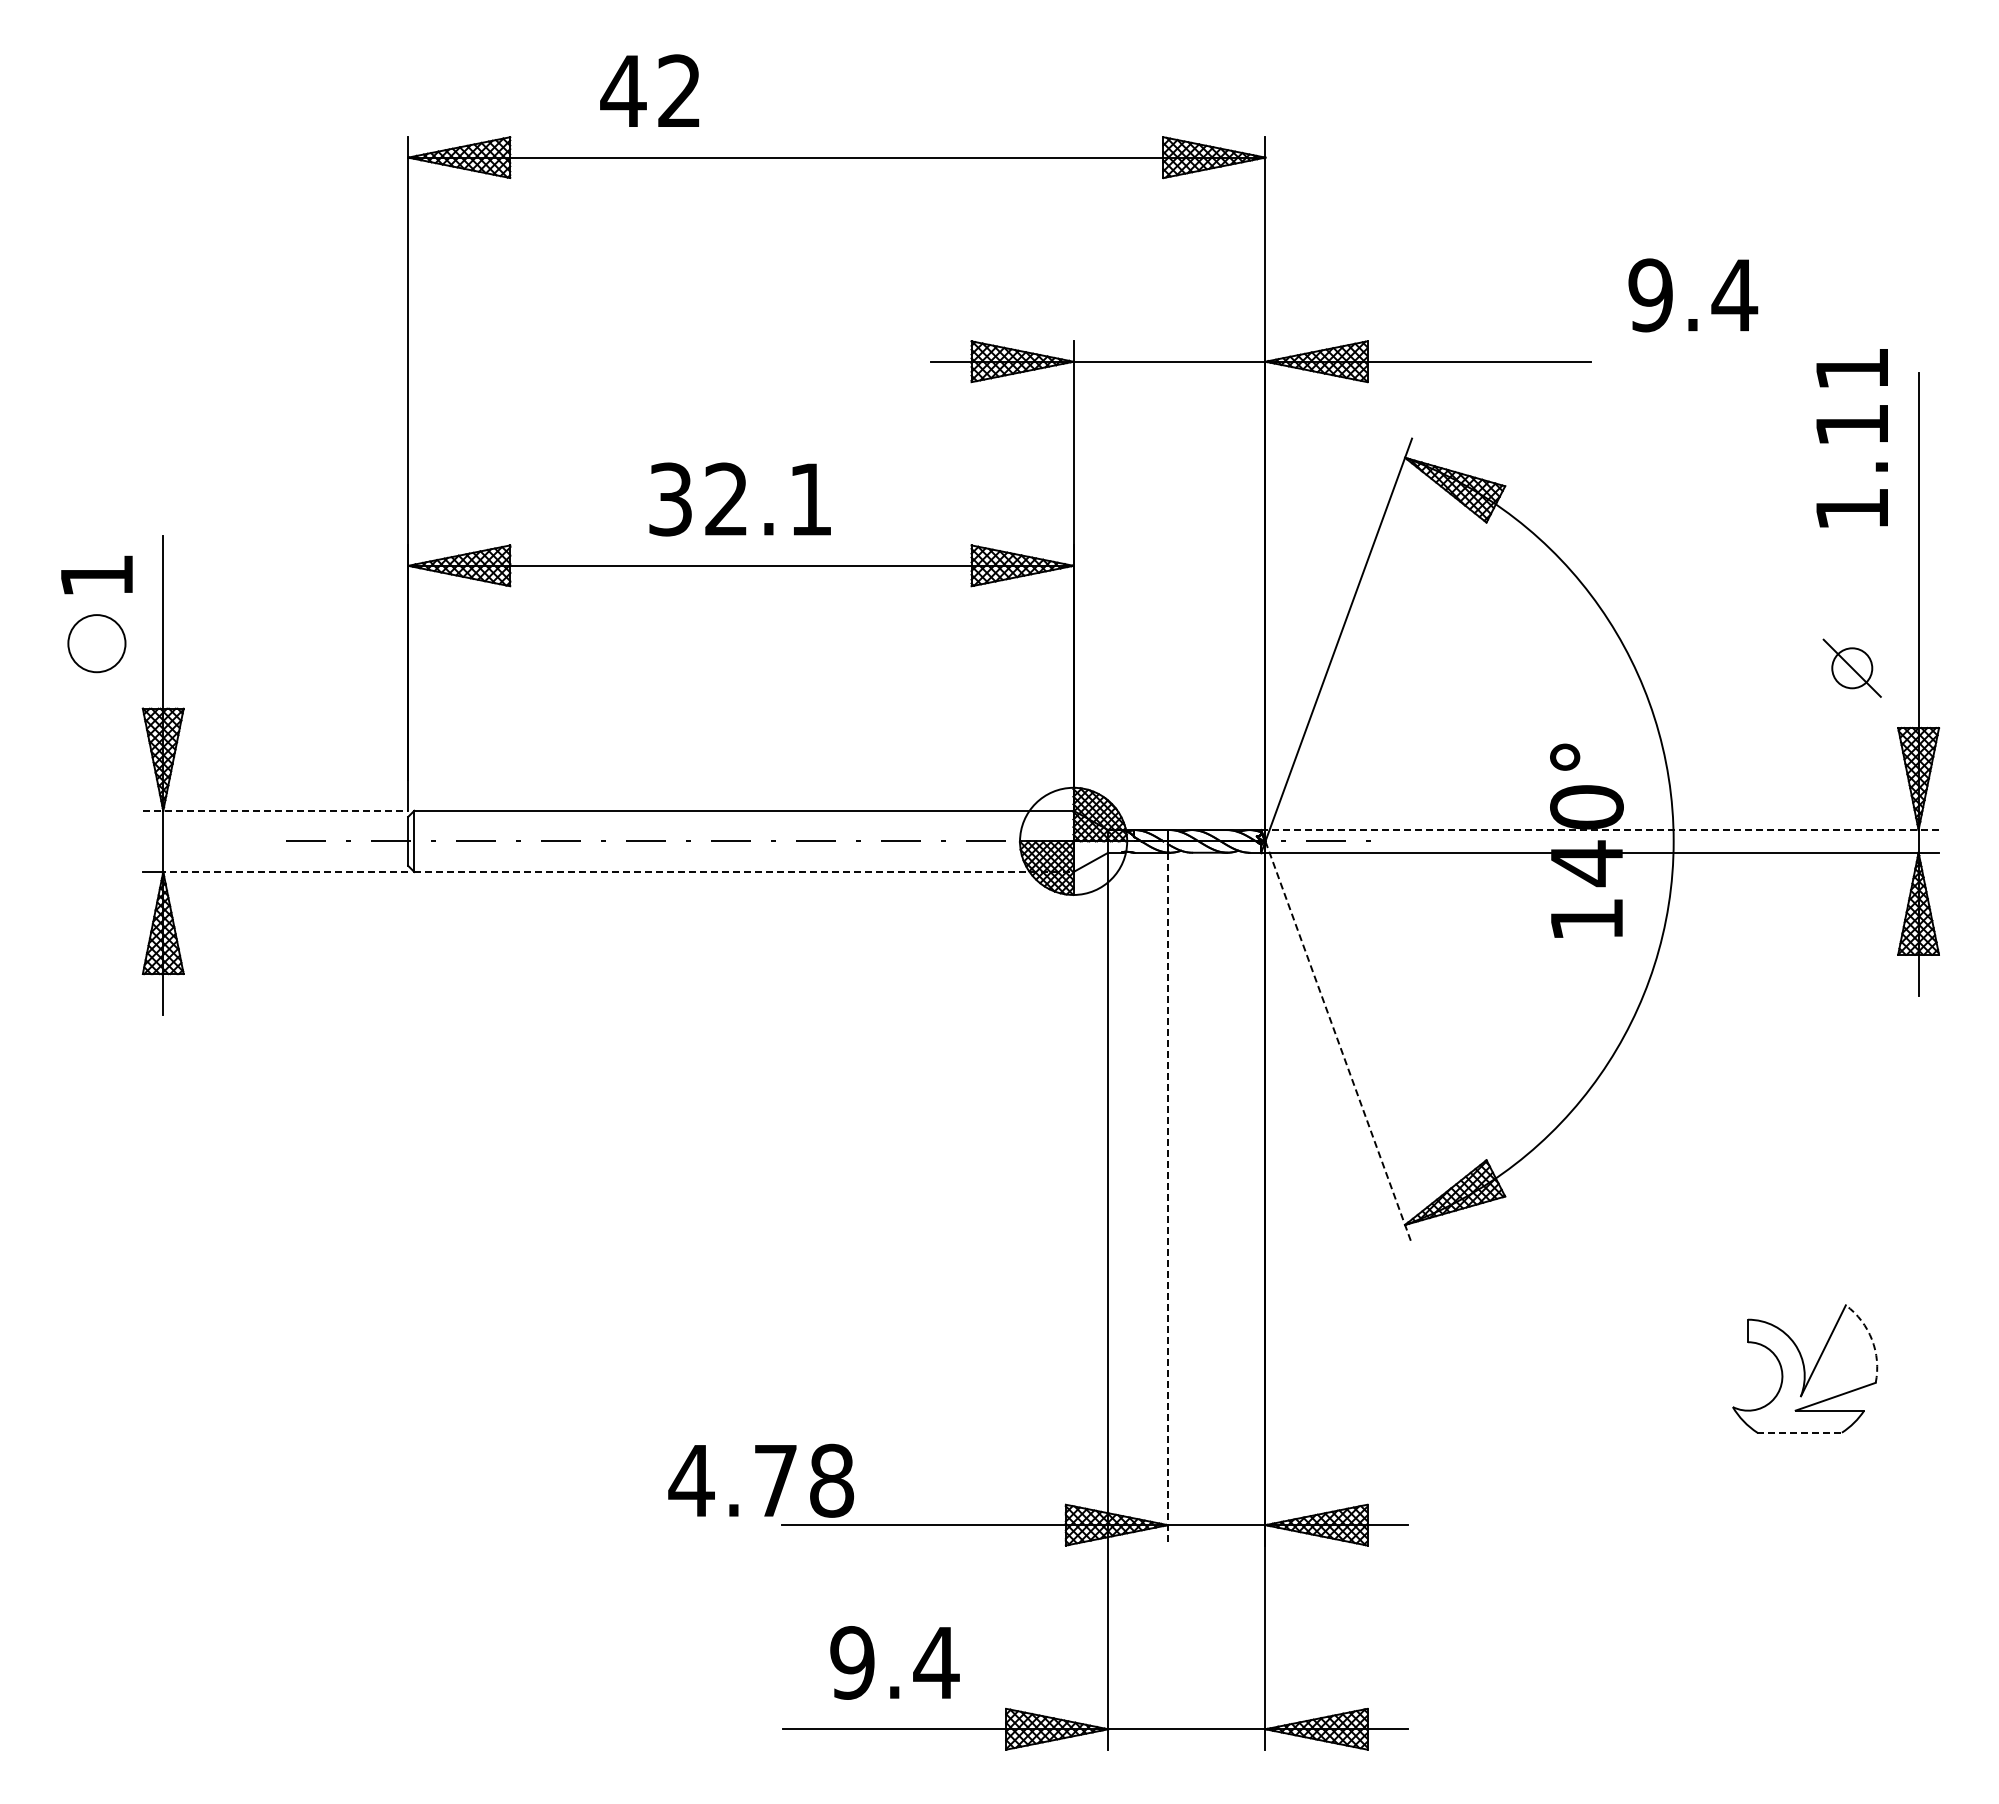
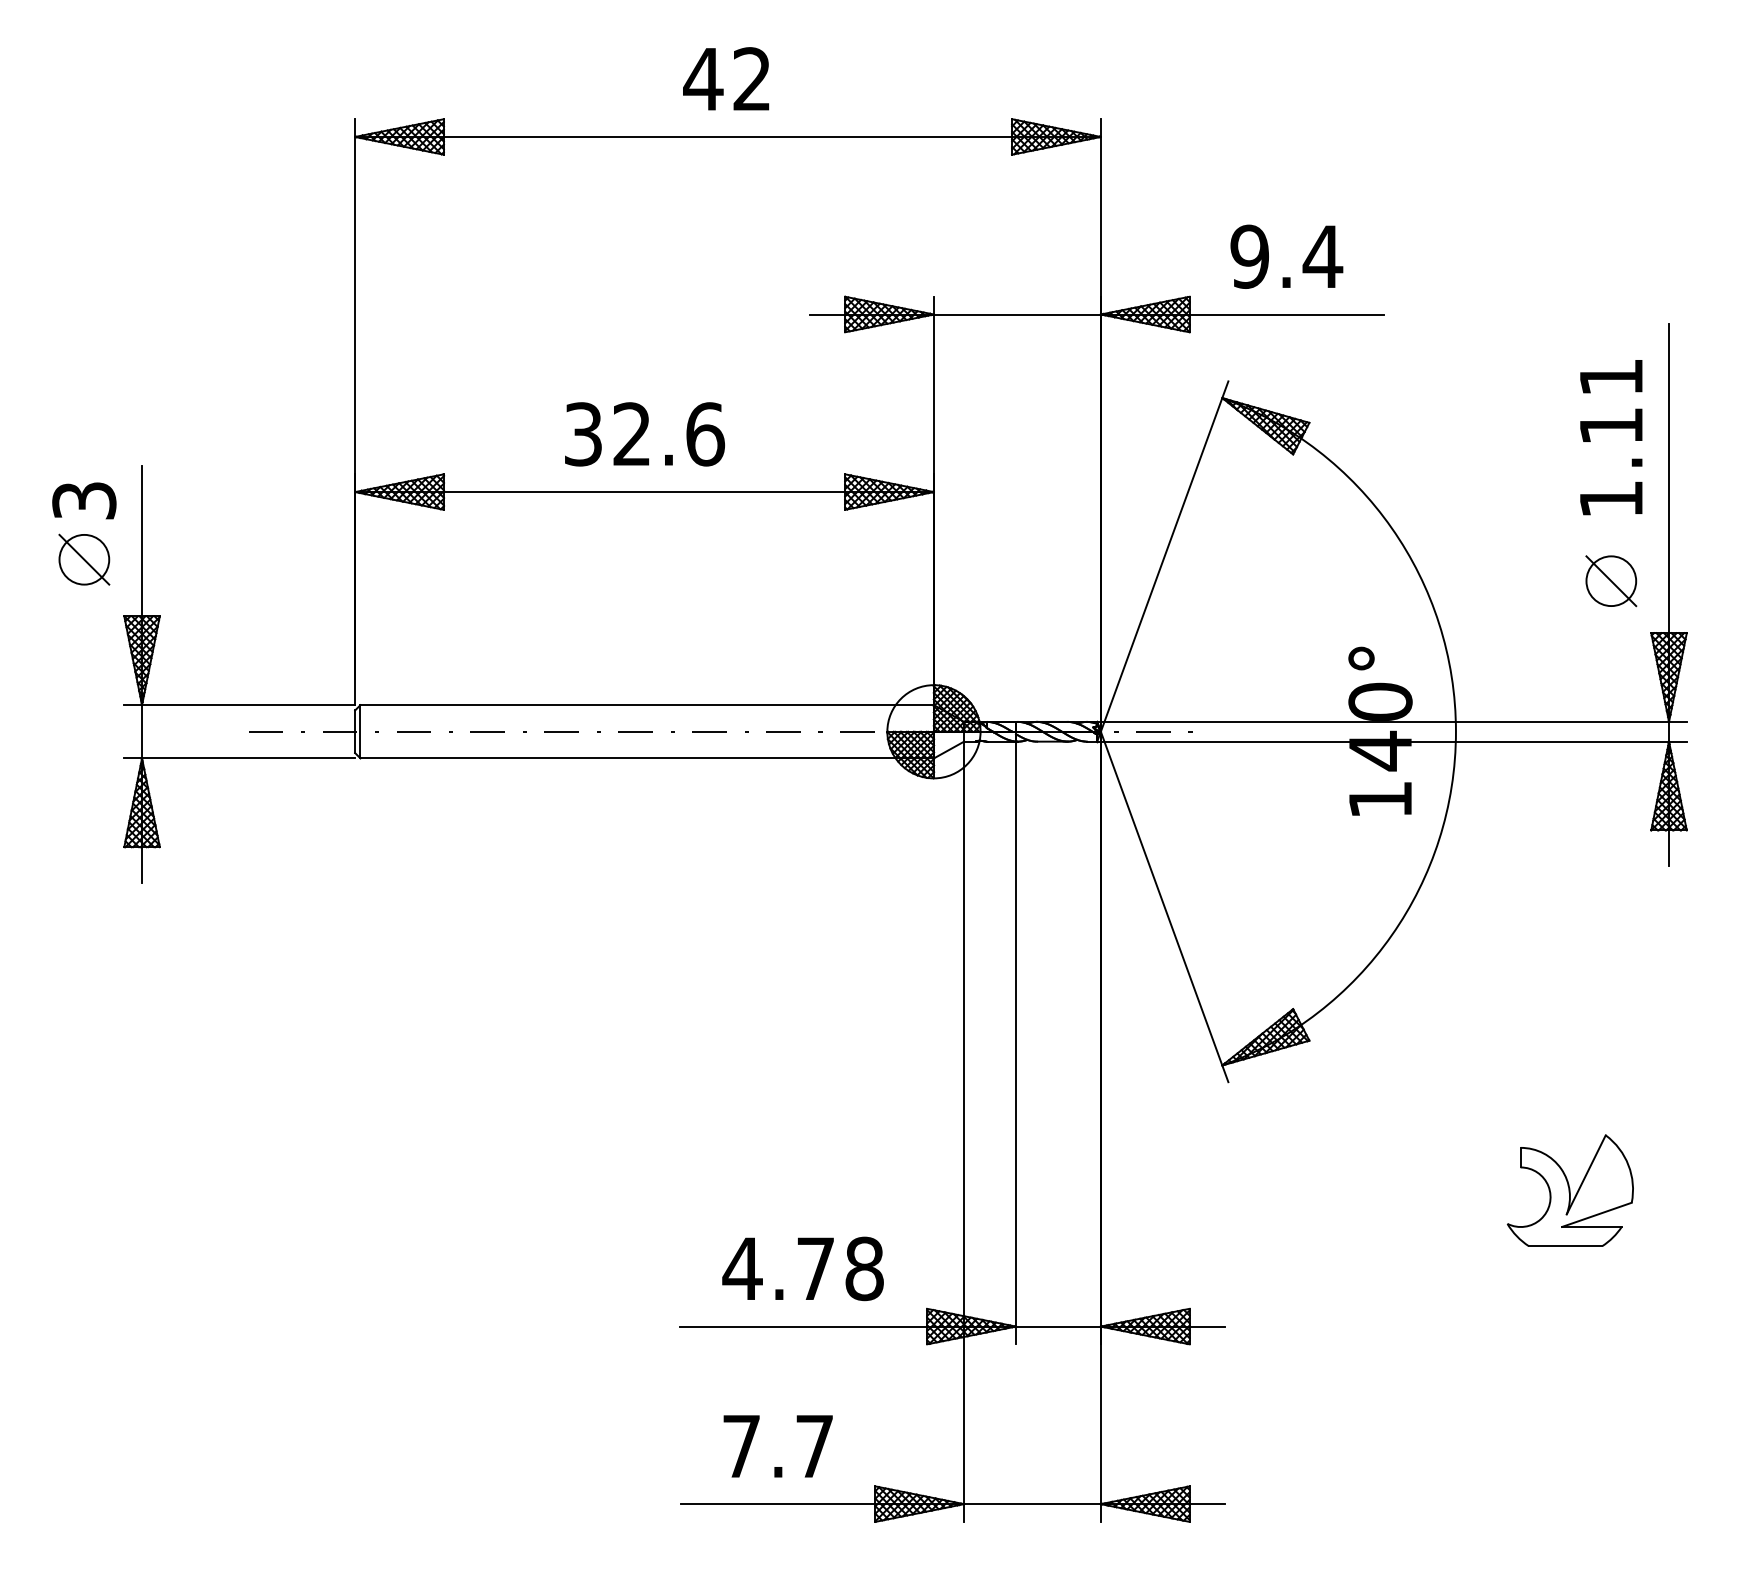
text: (649, 90) -> (725, 78), moved
text: (1693, 295) -> (1287, 256), moved
text: (1851, 438) -> (1610, 437), moved
text: (811, 499) -> (705, 434), 32.1 -> 32.6
text: (96, 575) -> (83, 500), 1 -> 3
line: (96, 643) -> (83, 559), added
circle: (1851, 667) -> (1610, 580), size x1.43
line: (275, 810) -> (239, 704), dashed -> solid
line: (1600, 830) -> (1392, 722), dashed -> solid
line: (285, 872) -> (248, 758), dashed -> solid
line: (743, 872) -> (646, 758), dashed -> solid
line: (1338, 1043) -> (1164, 907), dashed -> solid
line: (1167, 1199) -> (1015, 1043), dashed -> solid
arc: (1872, 1339) -> (1628, 1165), dashed -> solid
line: (1800, 1432) -> (1566, 1245), dashed -> solid
text: (761, 1480) -> (803, 1268), moved
text: (894, 1662) -> (778, 1446), 9.4 -> 7.7

